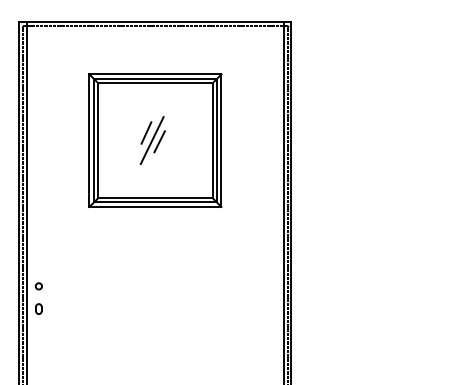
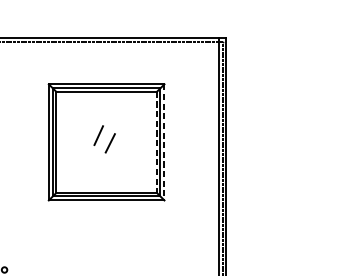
line: (151, 140) -> (103, 142), removed
line: (212, 140) -> (156, 142), solid -> dashed
line: (221, 141) -> (164, 143), solid -> dashed

